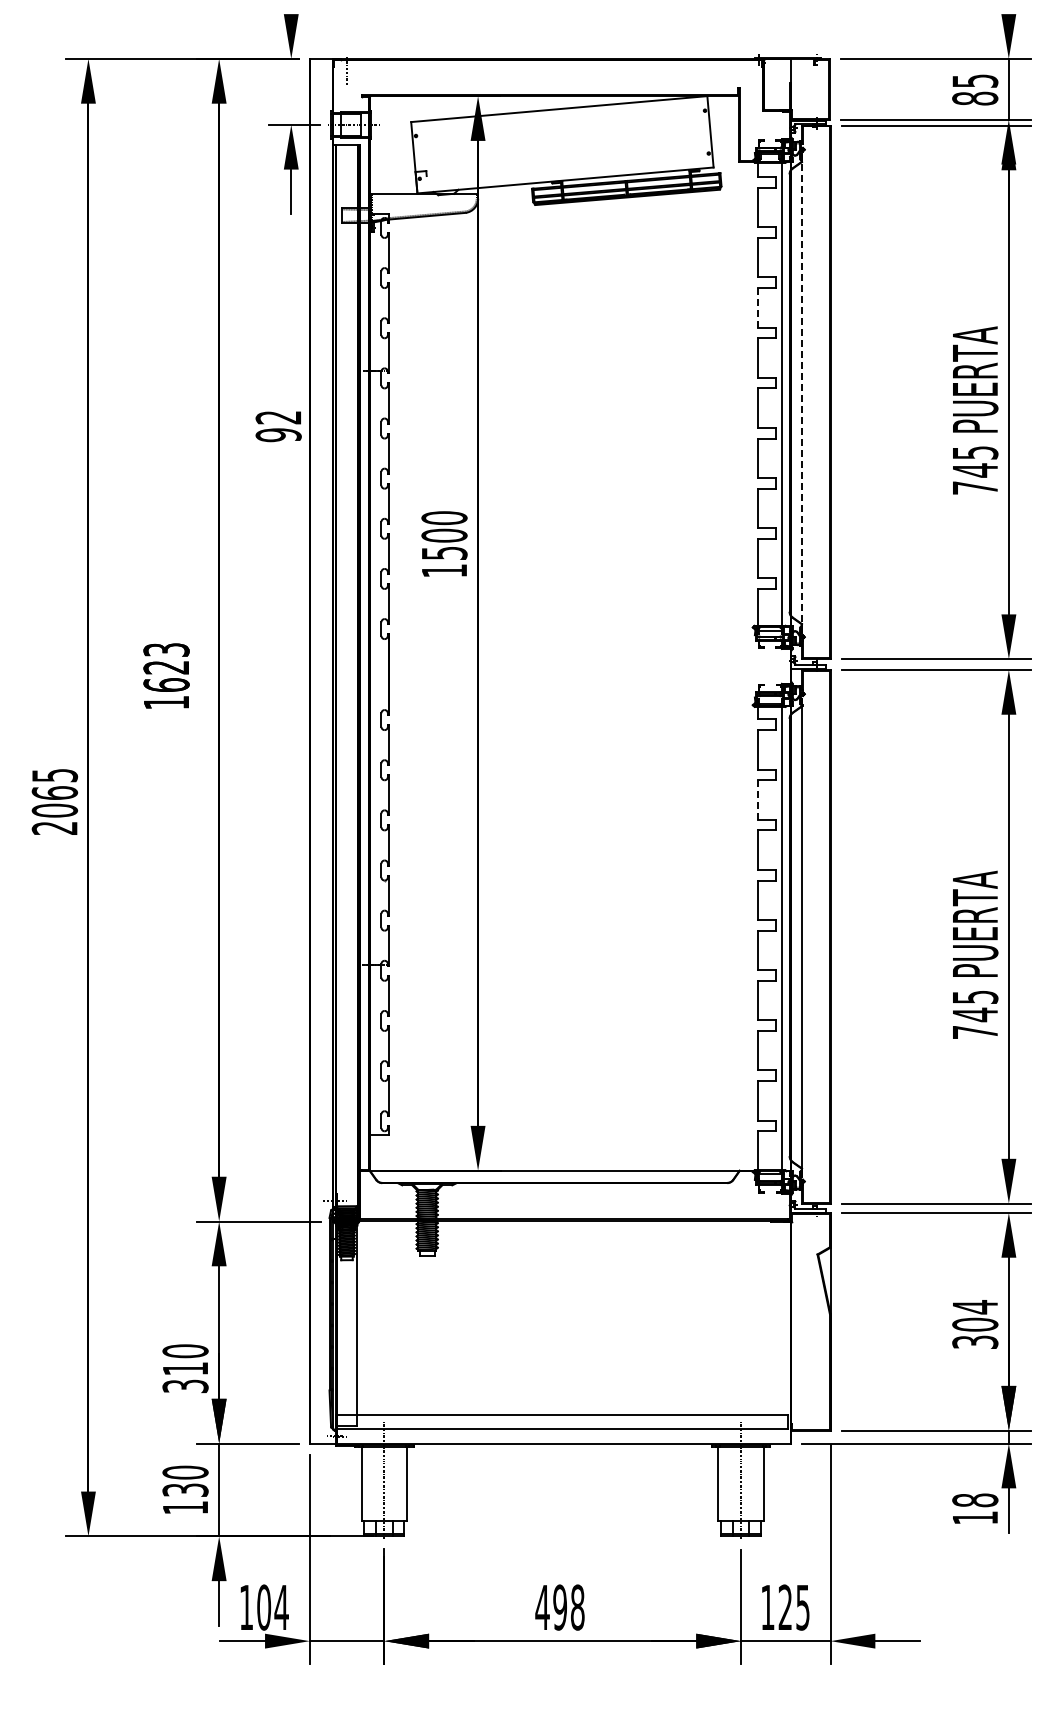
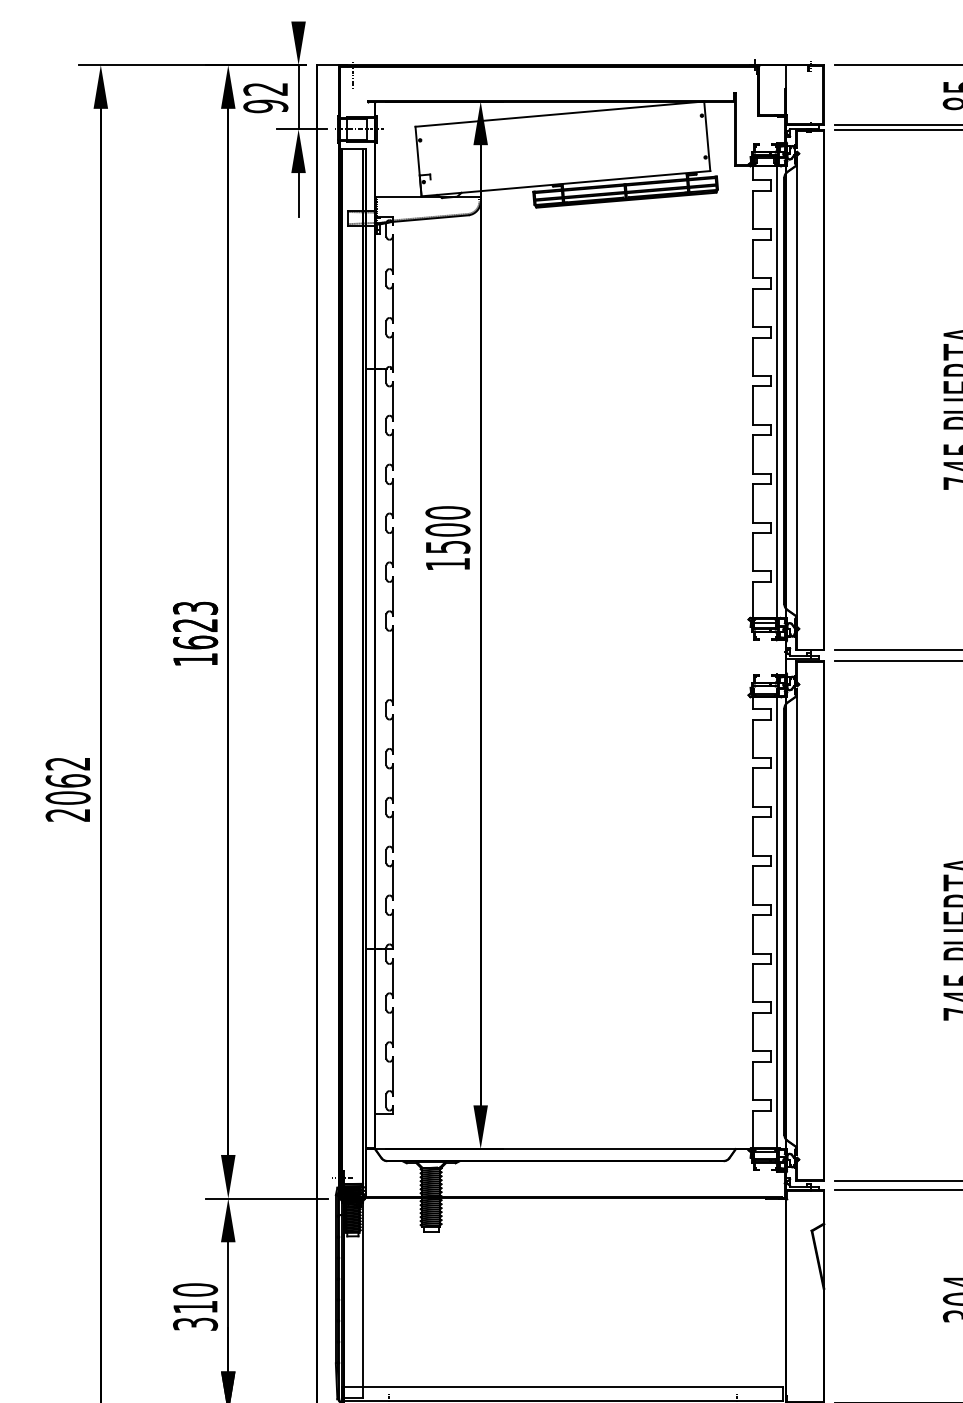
line: (291, 91) -> (298, 96), added
line: (757, 307) -> (753, 307), dashed -> solid
line: (802, 392) -> (796, 390), dashed -> solid
text: (278, 426) -> (265, 97), moved
text: (166, 675) -> (195, 633), moved
text: (54, 775) -> (67, 763), 2065 -> 2062
line: (757, 799) -> (753, 787), dashed -> solid
text: (185, 1368) -> (195, 1306), moved

